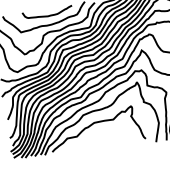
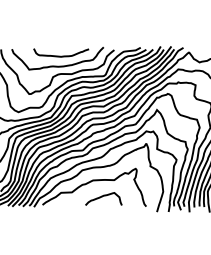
curve: (105, 136) -> (102, 197), added

